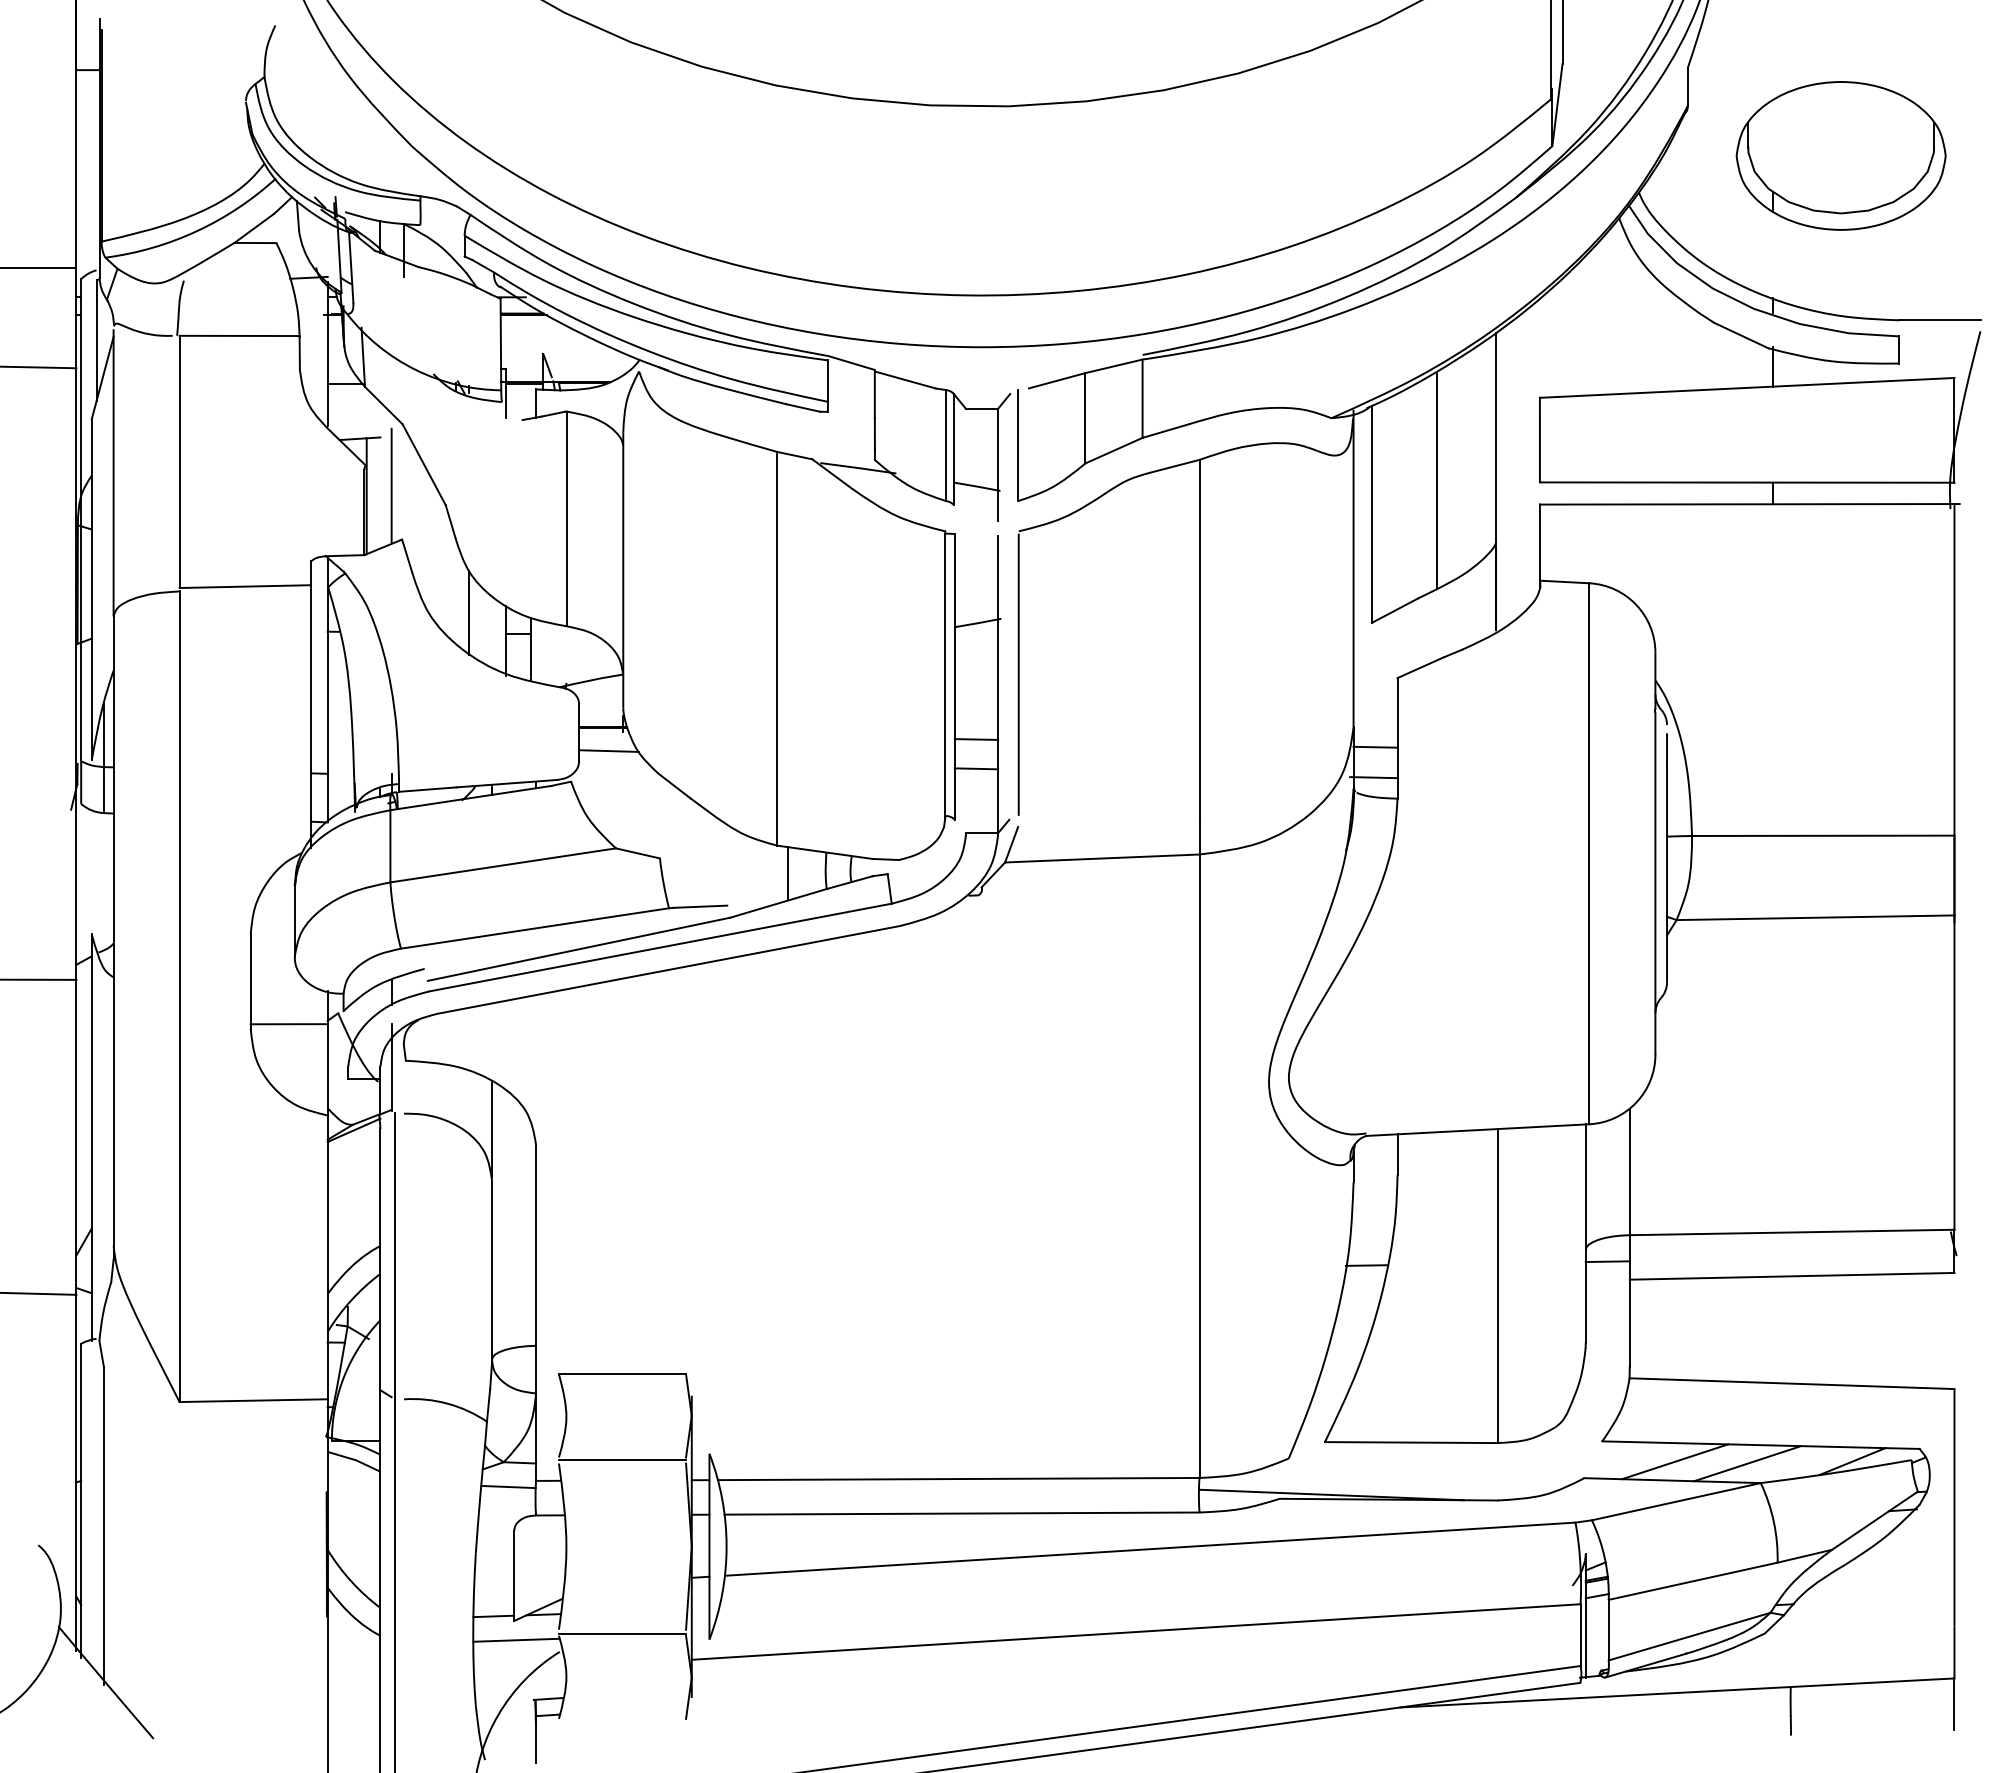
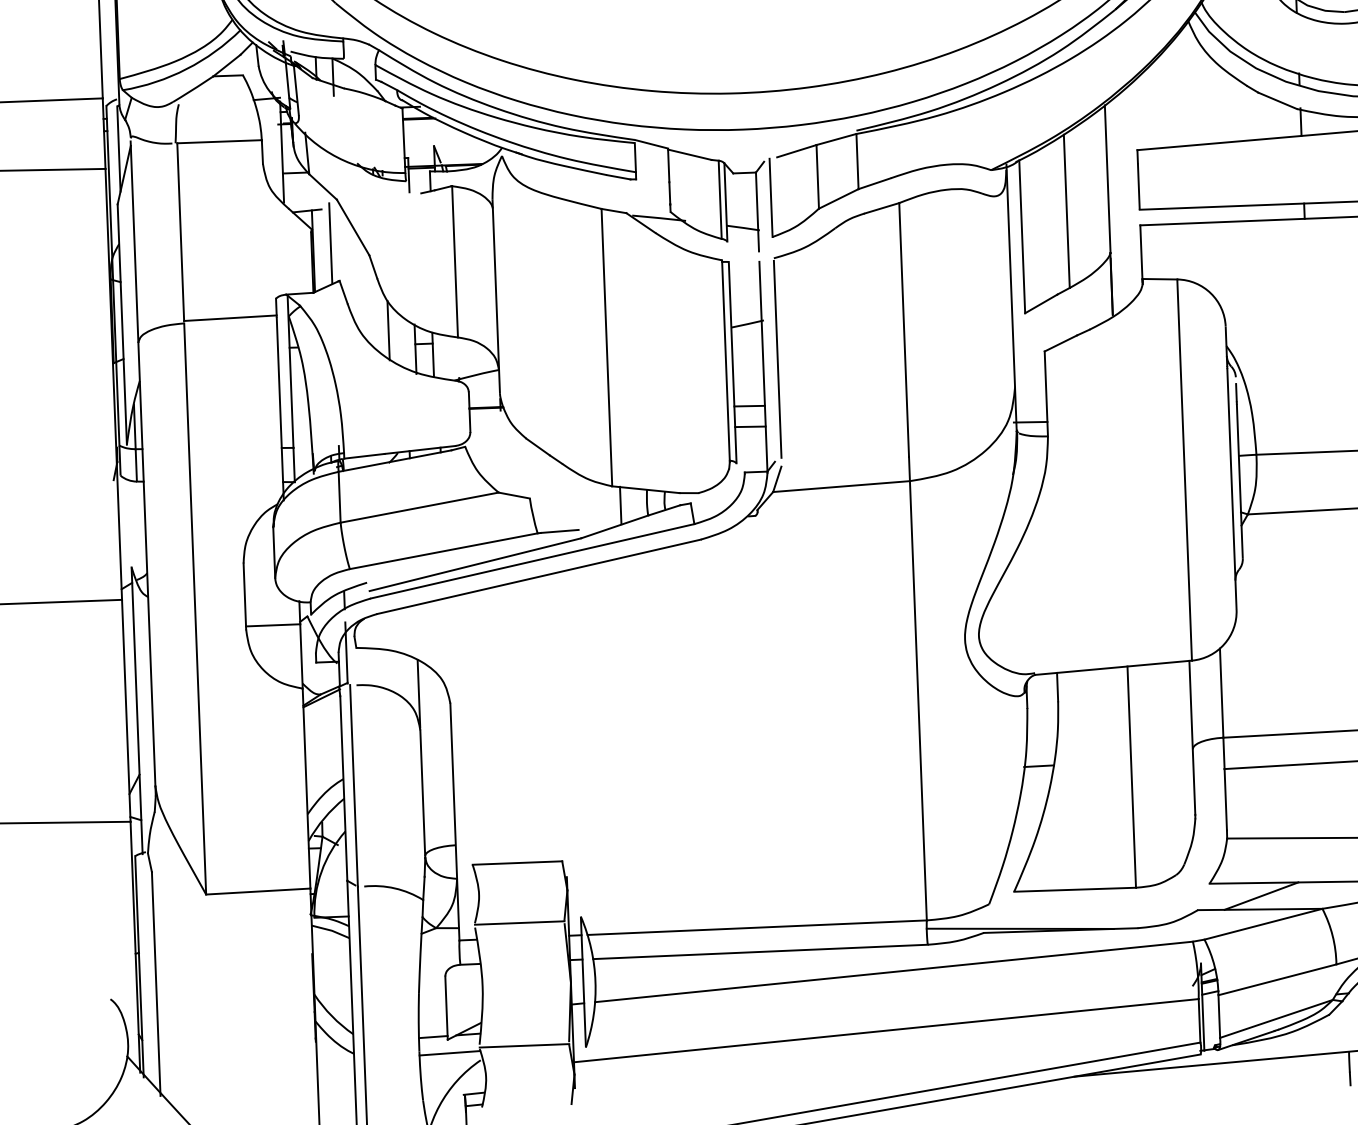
line: (1375, 746) -> (1031, 400), removed
line: (608, 750) -> (490, 423), removed
line: (1607, 1261) -> (1208, 756), removed
line: (1747, 1463) -> (1312, 895), removed
line: (508, 1486) -> (440, 945), removed

